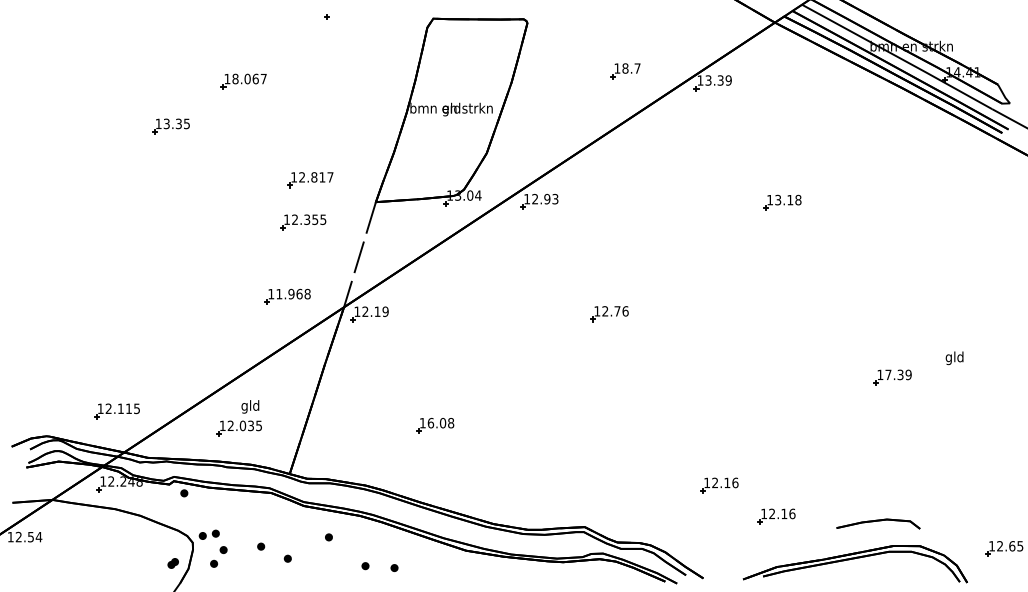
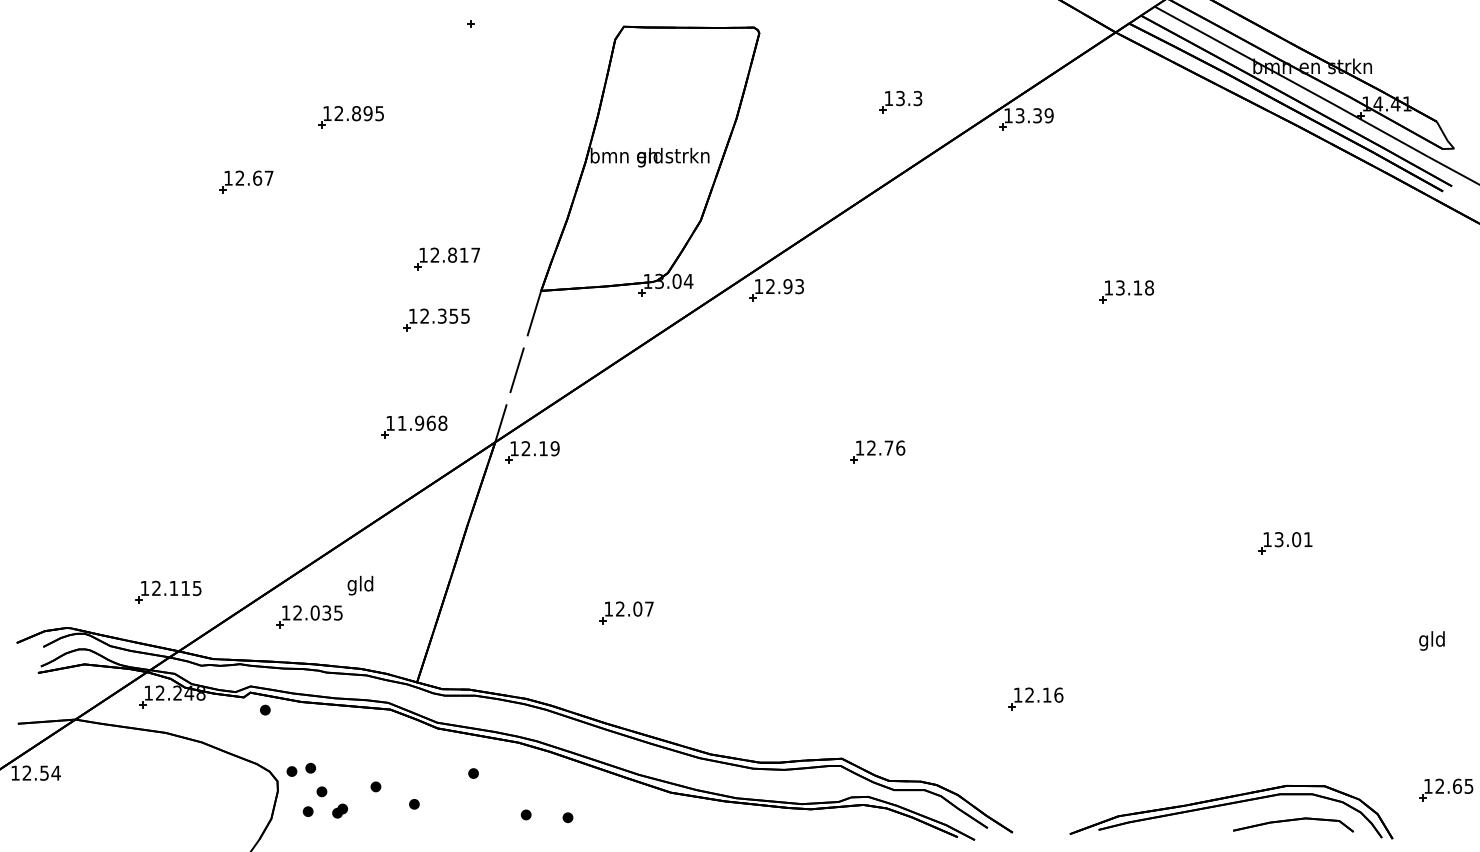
text: (631, 68) -> (909, 98), 18.7 -> 13.3
text: (249, 78) -> (359, 112), 18.067 -> 12.895
text: (176, 123) -> (254, 177), 13.35 -> 12.67
text: (954, 358) -> (1431, 641), moved
text: (898, 374) -> (1293, 539), 17.39 -> 13.01
text: (440, 422) -> (634, 608), 16.08 -> 12.07
part: (238, 428) -> (308, 616), moved
part: (776, 516) -> (1117, 743), removed
part: (878, 523) -> (1293, 824), moved
part: (172, 563) -> (339, 811), moved

